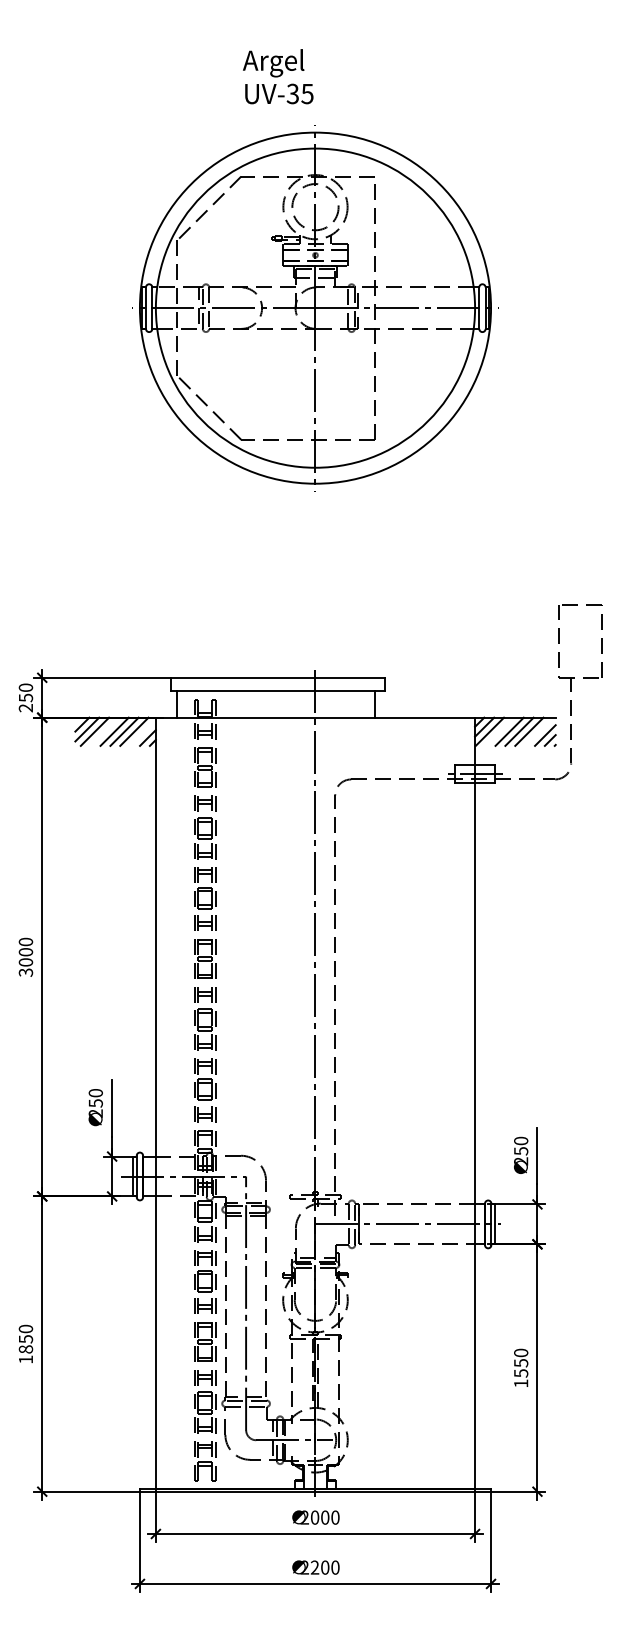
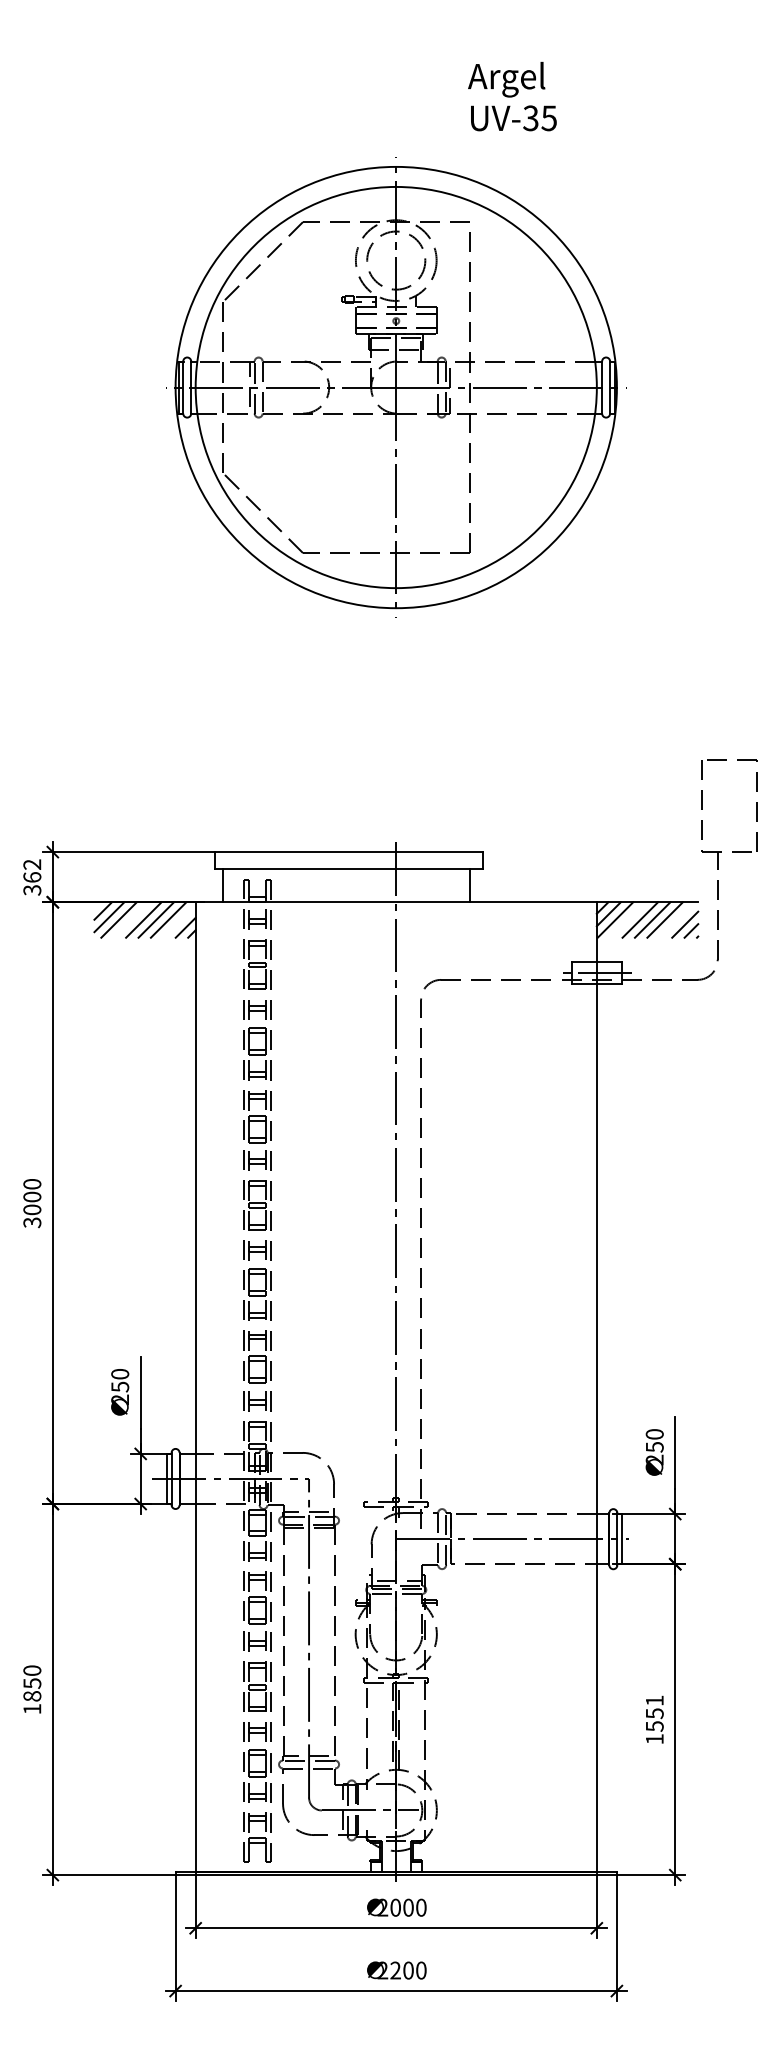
text: (278, 76) -> (512, 96), moved
text: (26, 697) -> (32, 877), 250 -> 362
text: (520, 1352) -> (654, 1700), 1550 -> 1551

